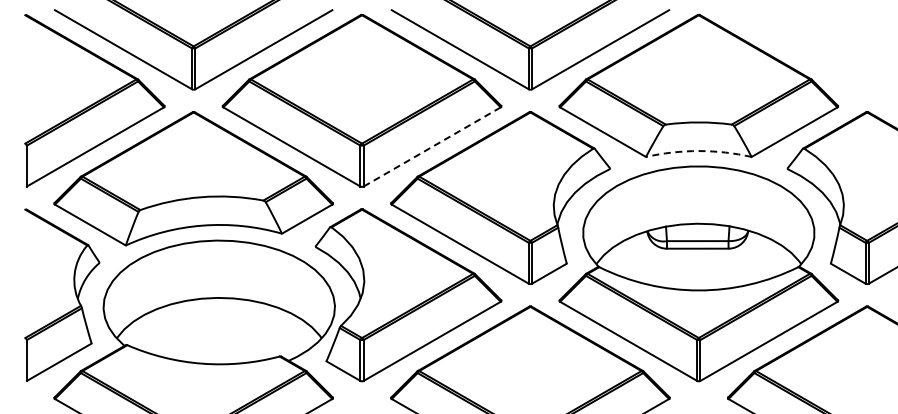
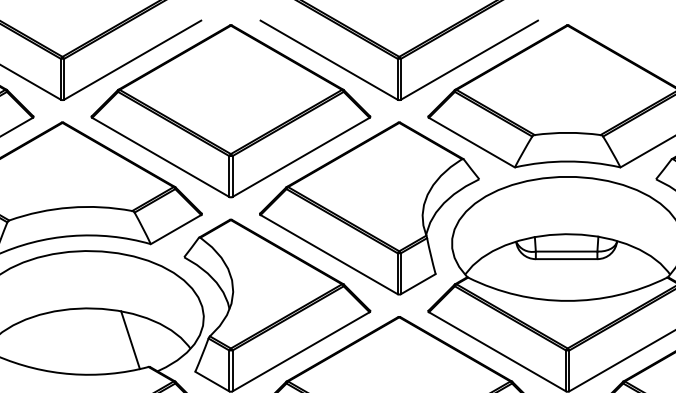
line: (432, 146) -> (301, 156), dashed -> solid
arc: (698, 151) -> (567, 161), dashed -> solid
line: (261, 329) -> (130, 339), added

